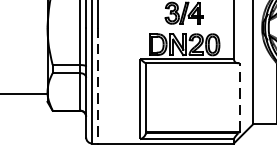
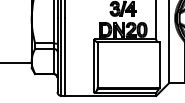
line: (98, 85) -> (65, 57), dashed -> solid
line: (240, 97) -> (160, 65), dashed -> solid

